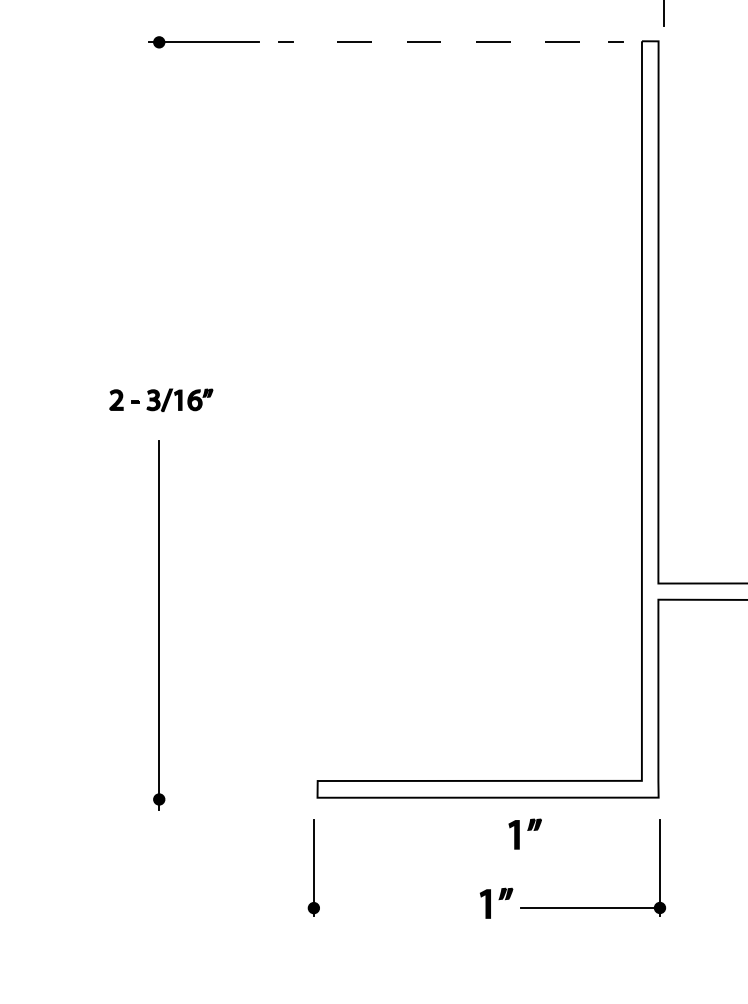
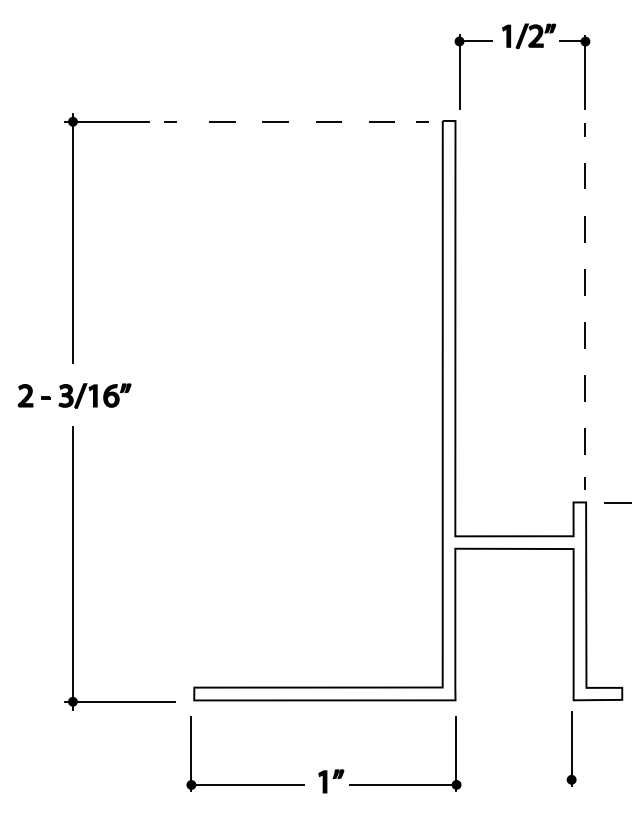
line: (158, 194) -> (72, 238), added
part: (161, 399) -> (74, 395), size x1.43
line: (221, 799) -> (120, 701), added
part: (525, 834) -> (353, 728), removed
line: (387, 907) -> (247, 784), added

